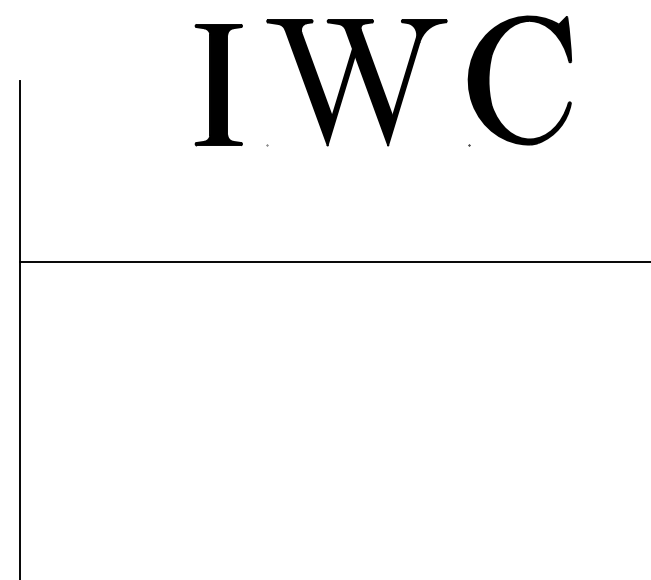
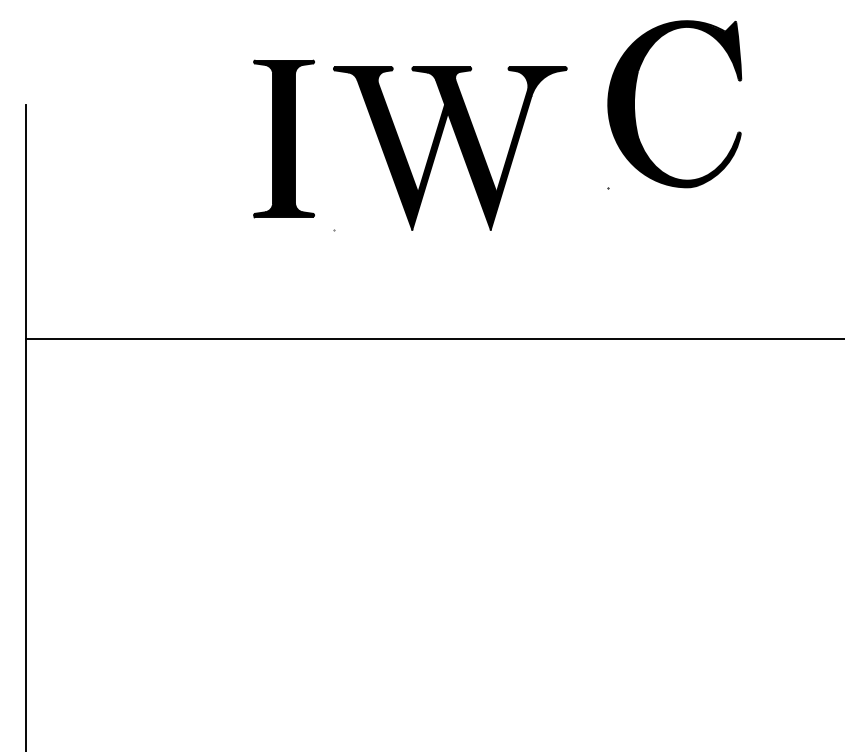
part: (363, 81) -> (458, 147), moved
part: (218, 85) -> (283, 139), moved

